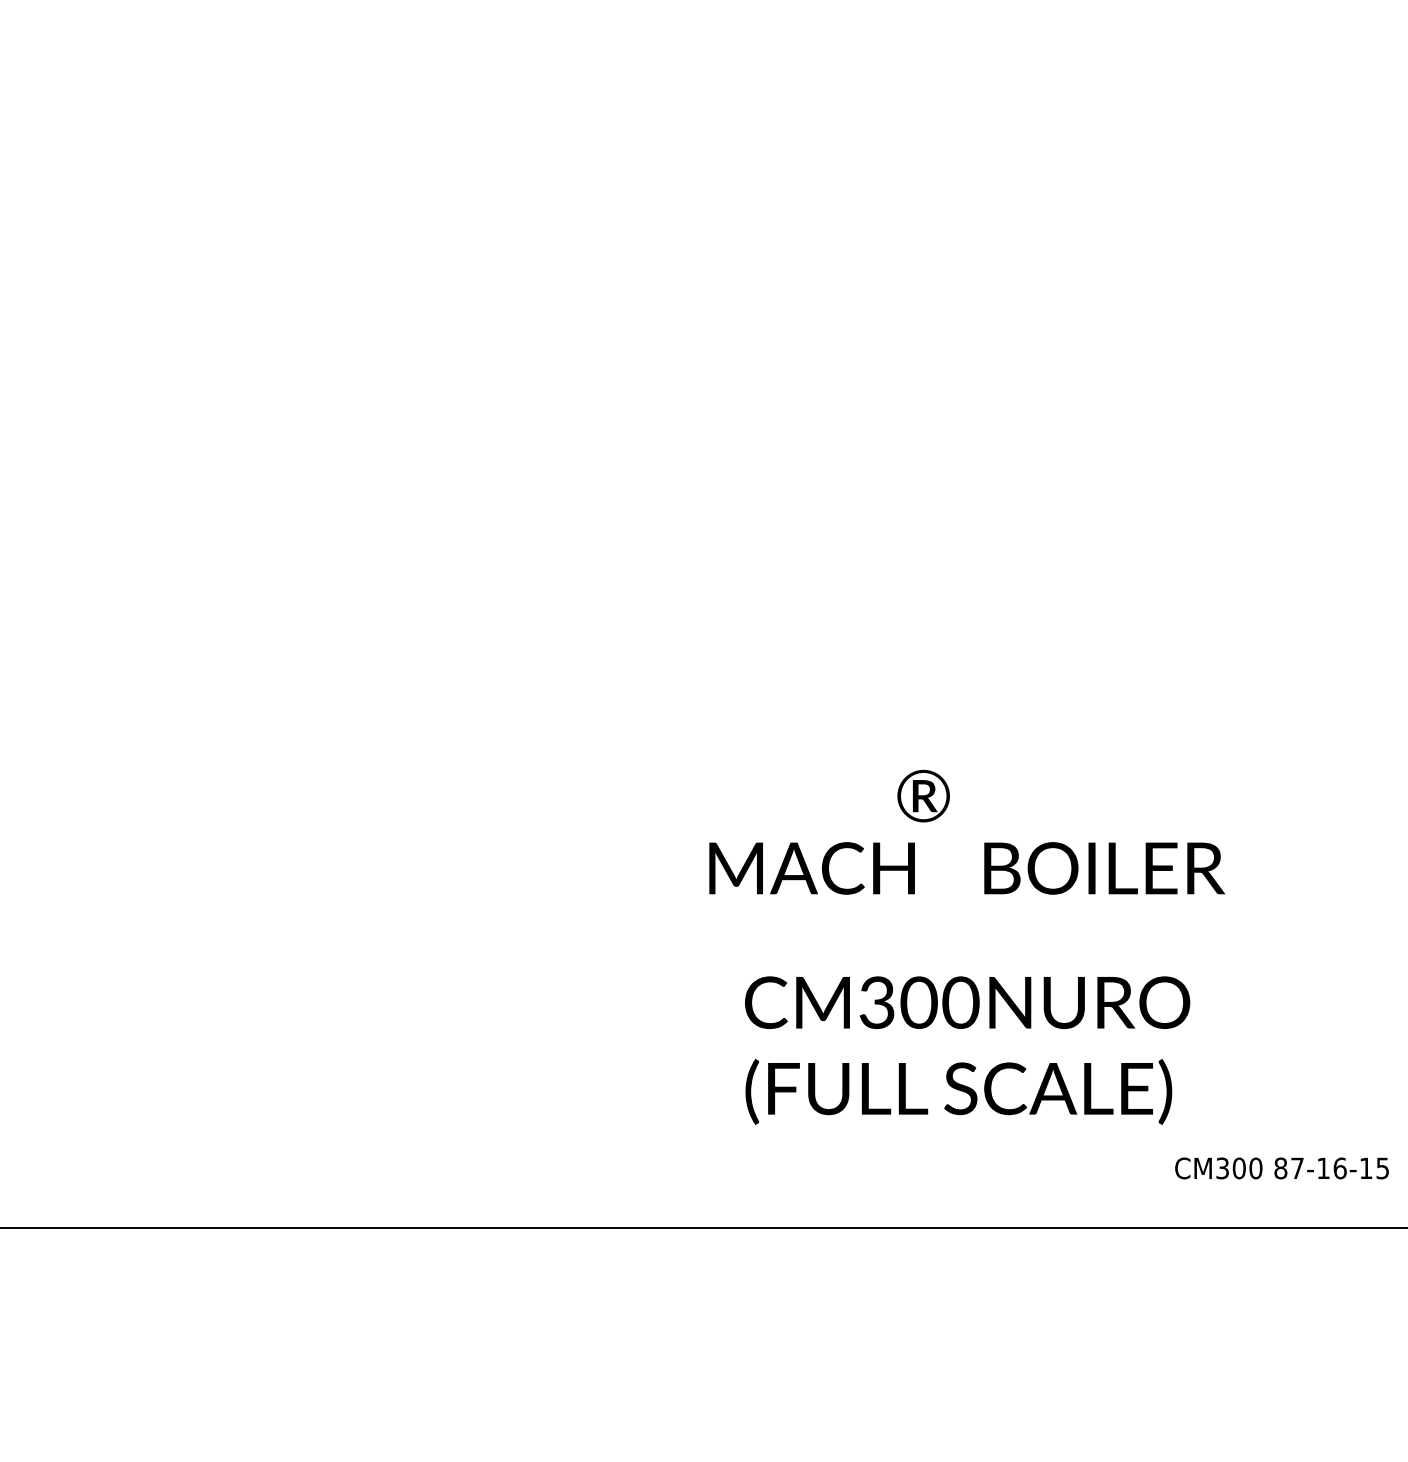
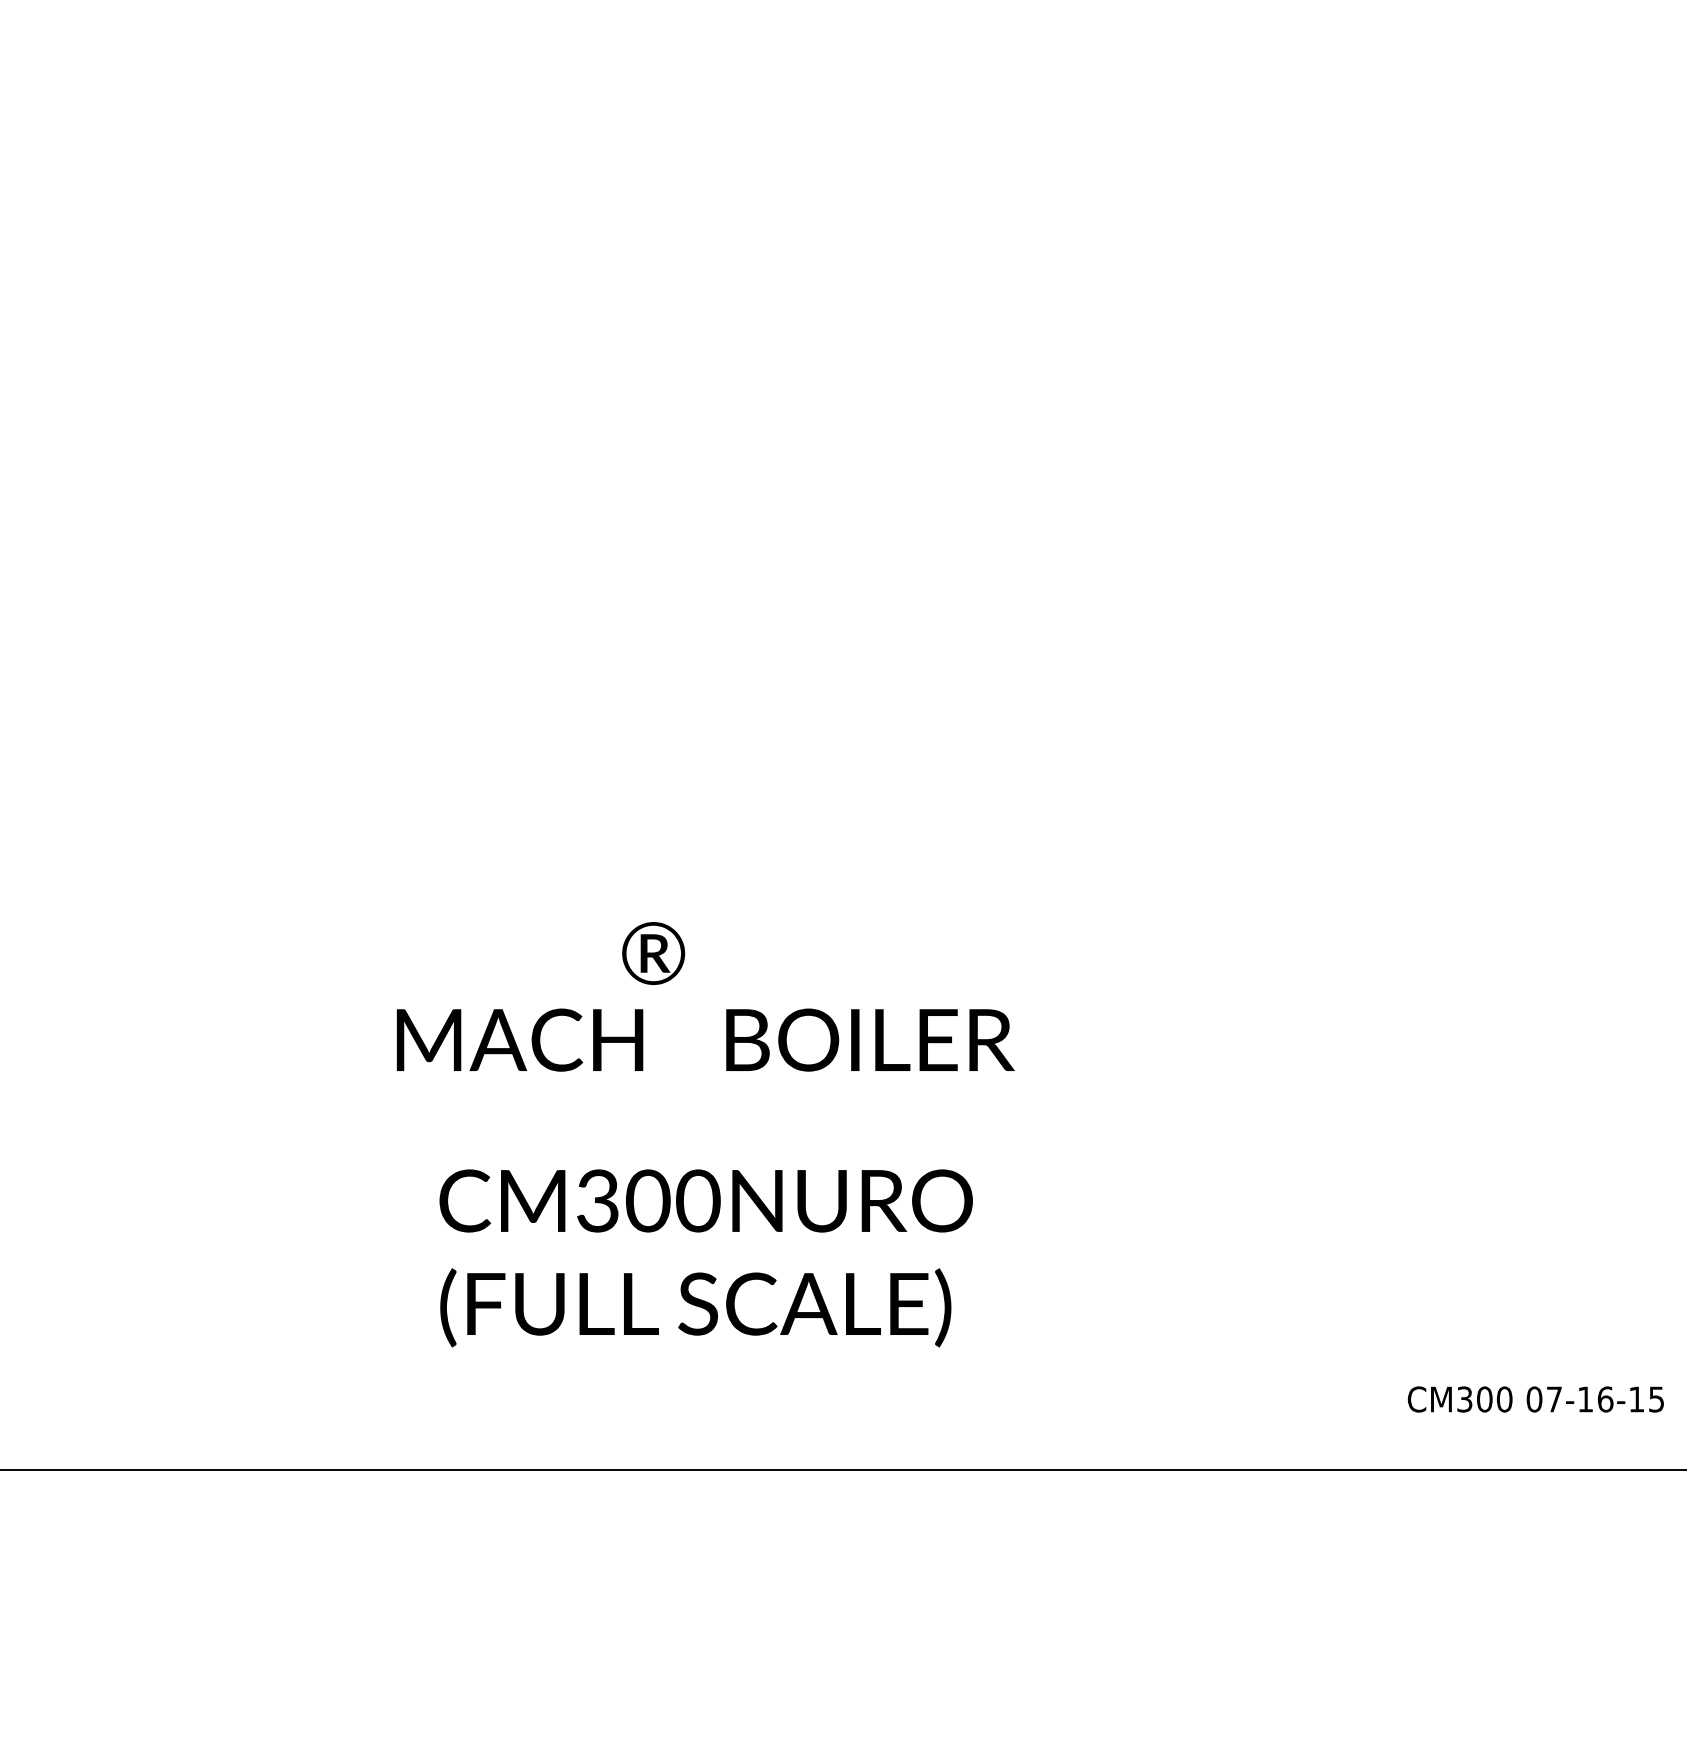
text: (966, 947) -> (705, 1134), moved
text: (1280, 1168) -> (1534, 1399), 87-16-15 -> 07-16-15

